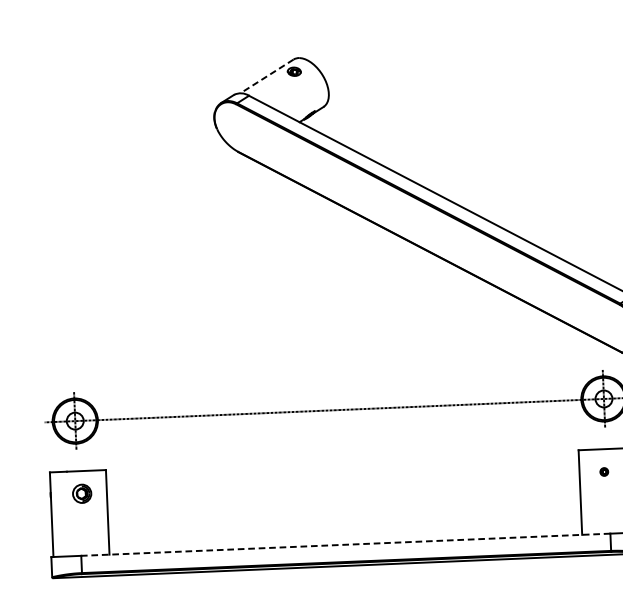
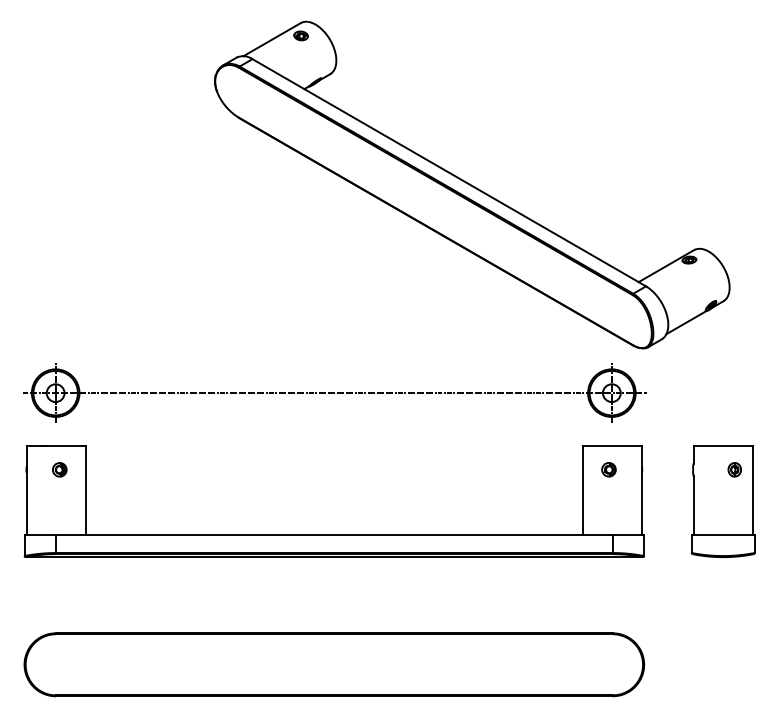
line: (266, 76) -> (271, 39), dashed -> solid
part: (603, 471) -> (608, 469), size x1.67
part: (81, 493) -> (59, 469), size x0.71
line: (345, 544) -> (333, 534), dashed -> solid

